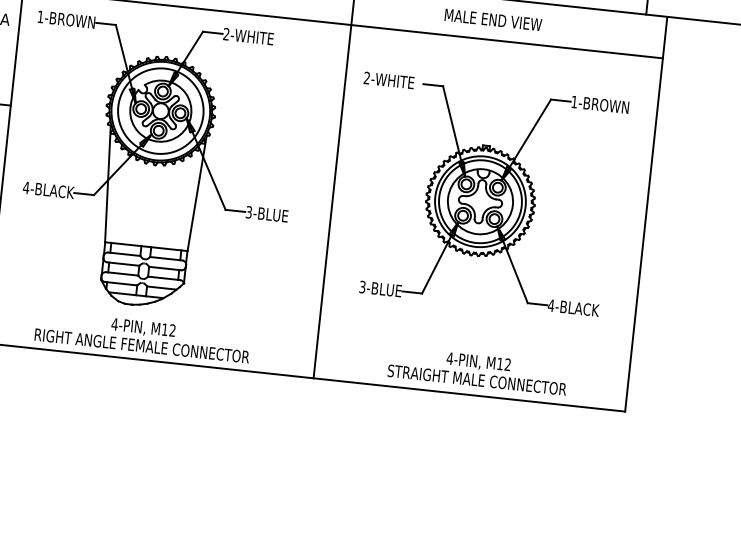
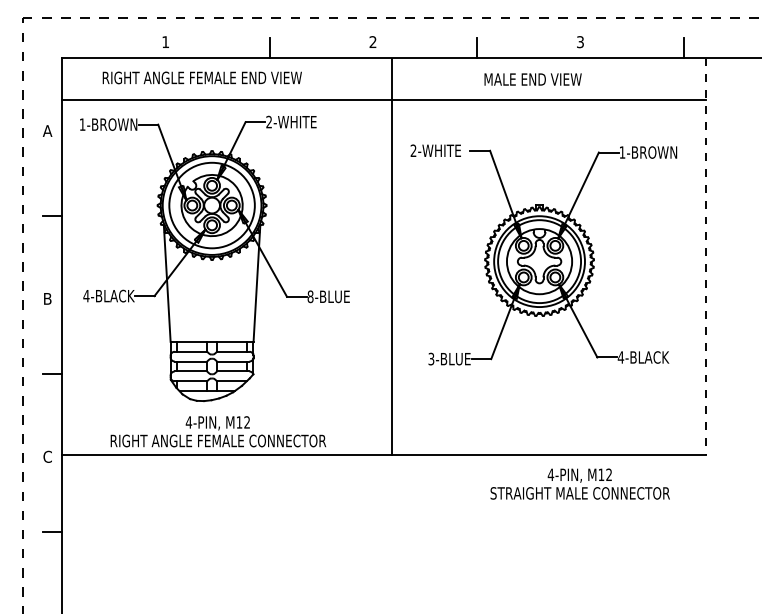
text: (249, 212) -> (310, 296), 3-BLUE -> 8-BLUE
line: (645, 215) -> (705, 257), solid -> dashed
text: (477, 370) -> (579, 483), moved

